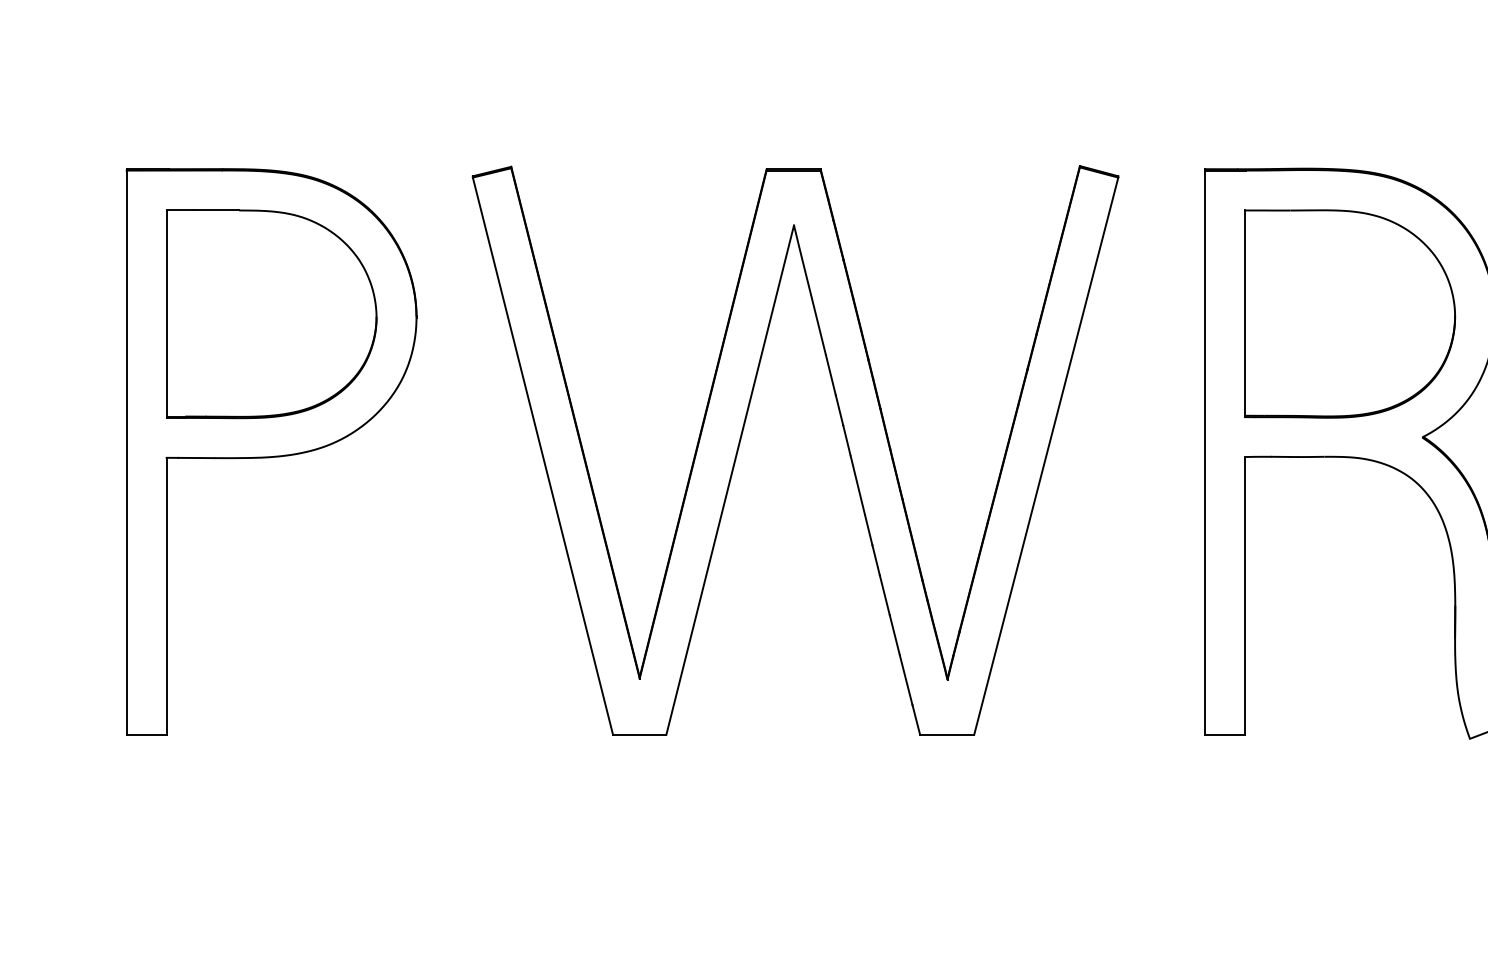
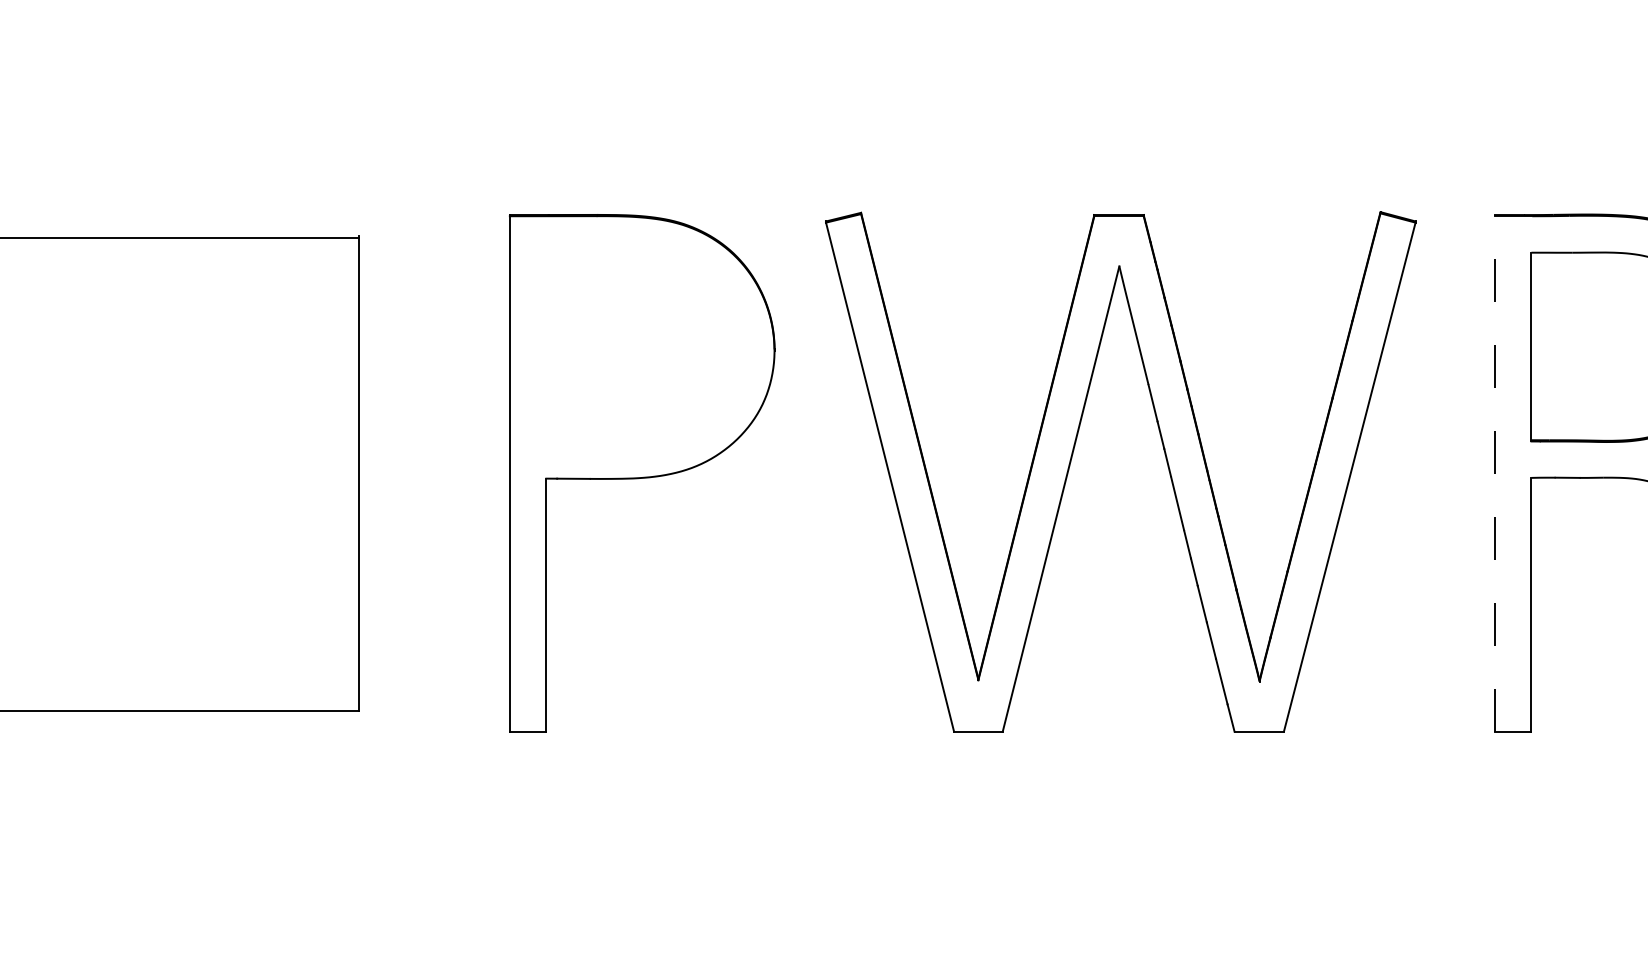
part: (270, 314) -> (641, 347), removed
line: (1204, 451) -> (1494, 472), solid -> dashed

